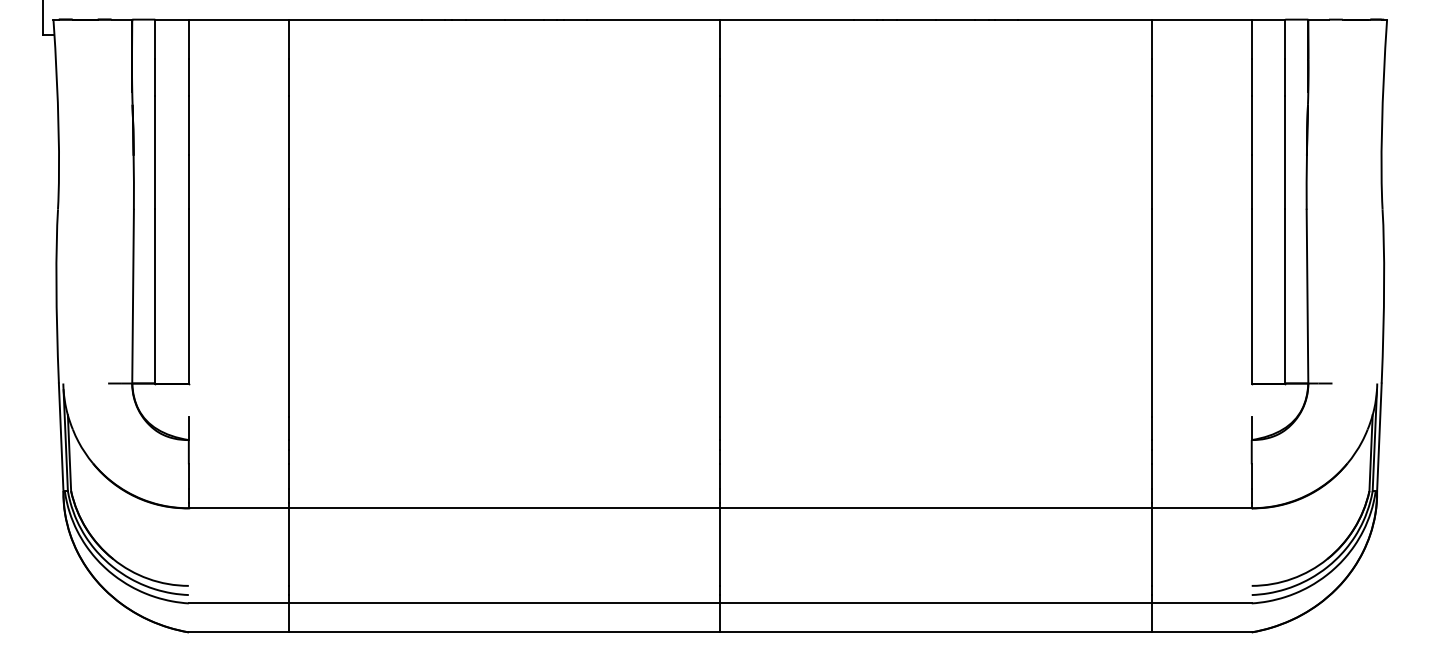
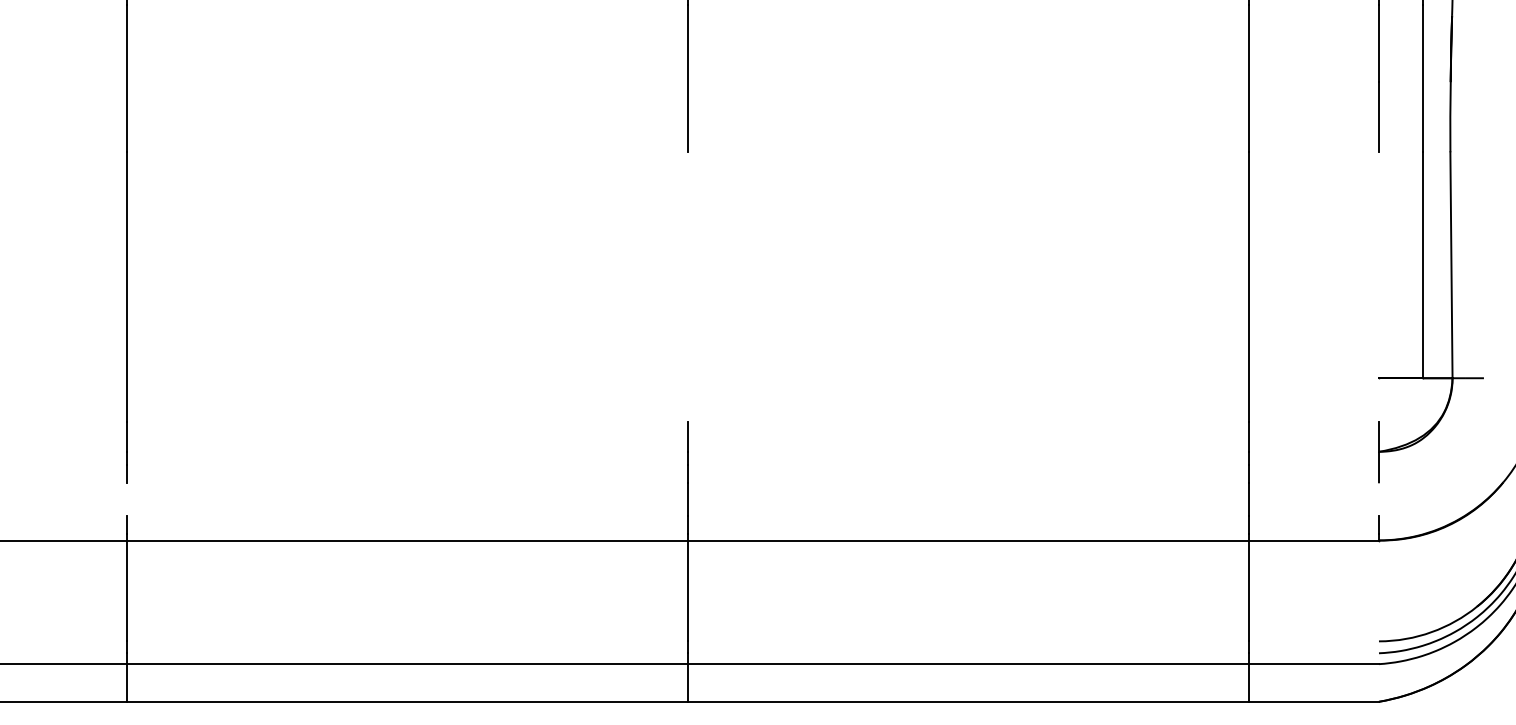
line: (1251, 296) -> (1378, 265), removed
line: (720, 313) -> (688, 287), removed
line: (288, 476) -> (126, 499), removed
line: (1251, 476) -> (1378, 499), removed

